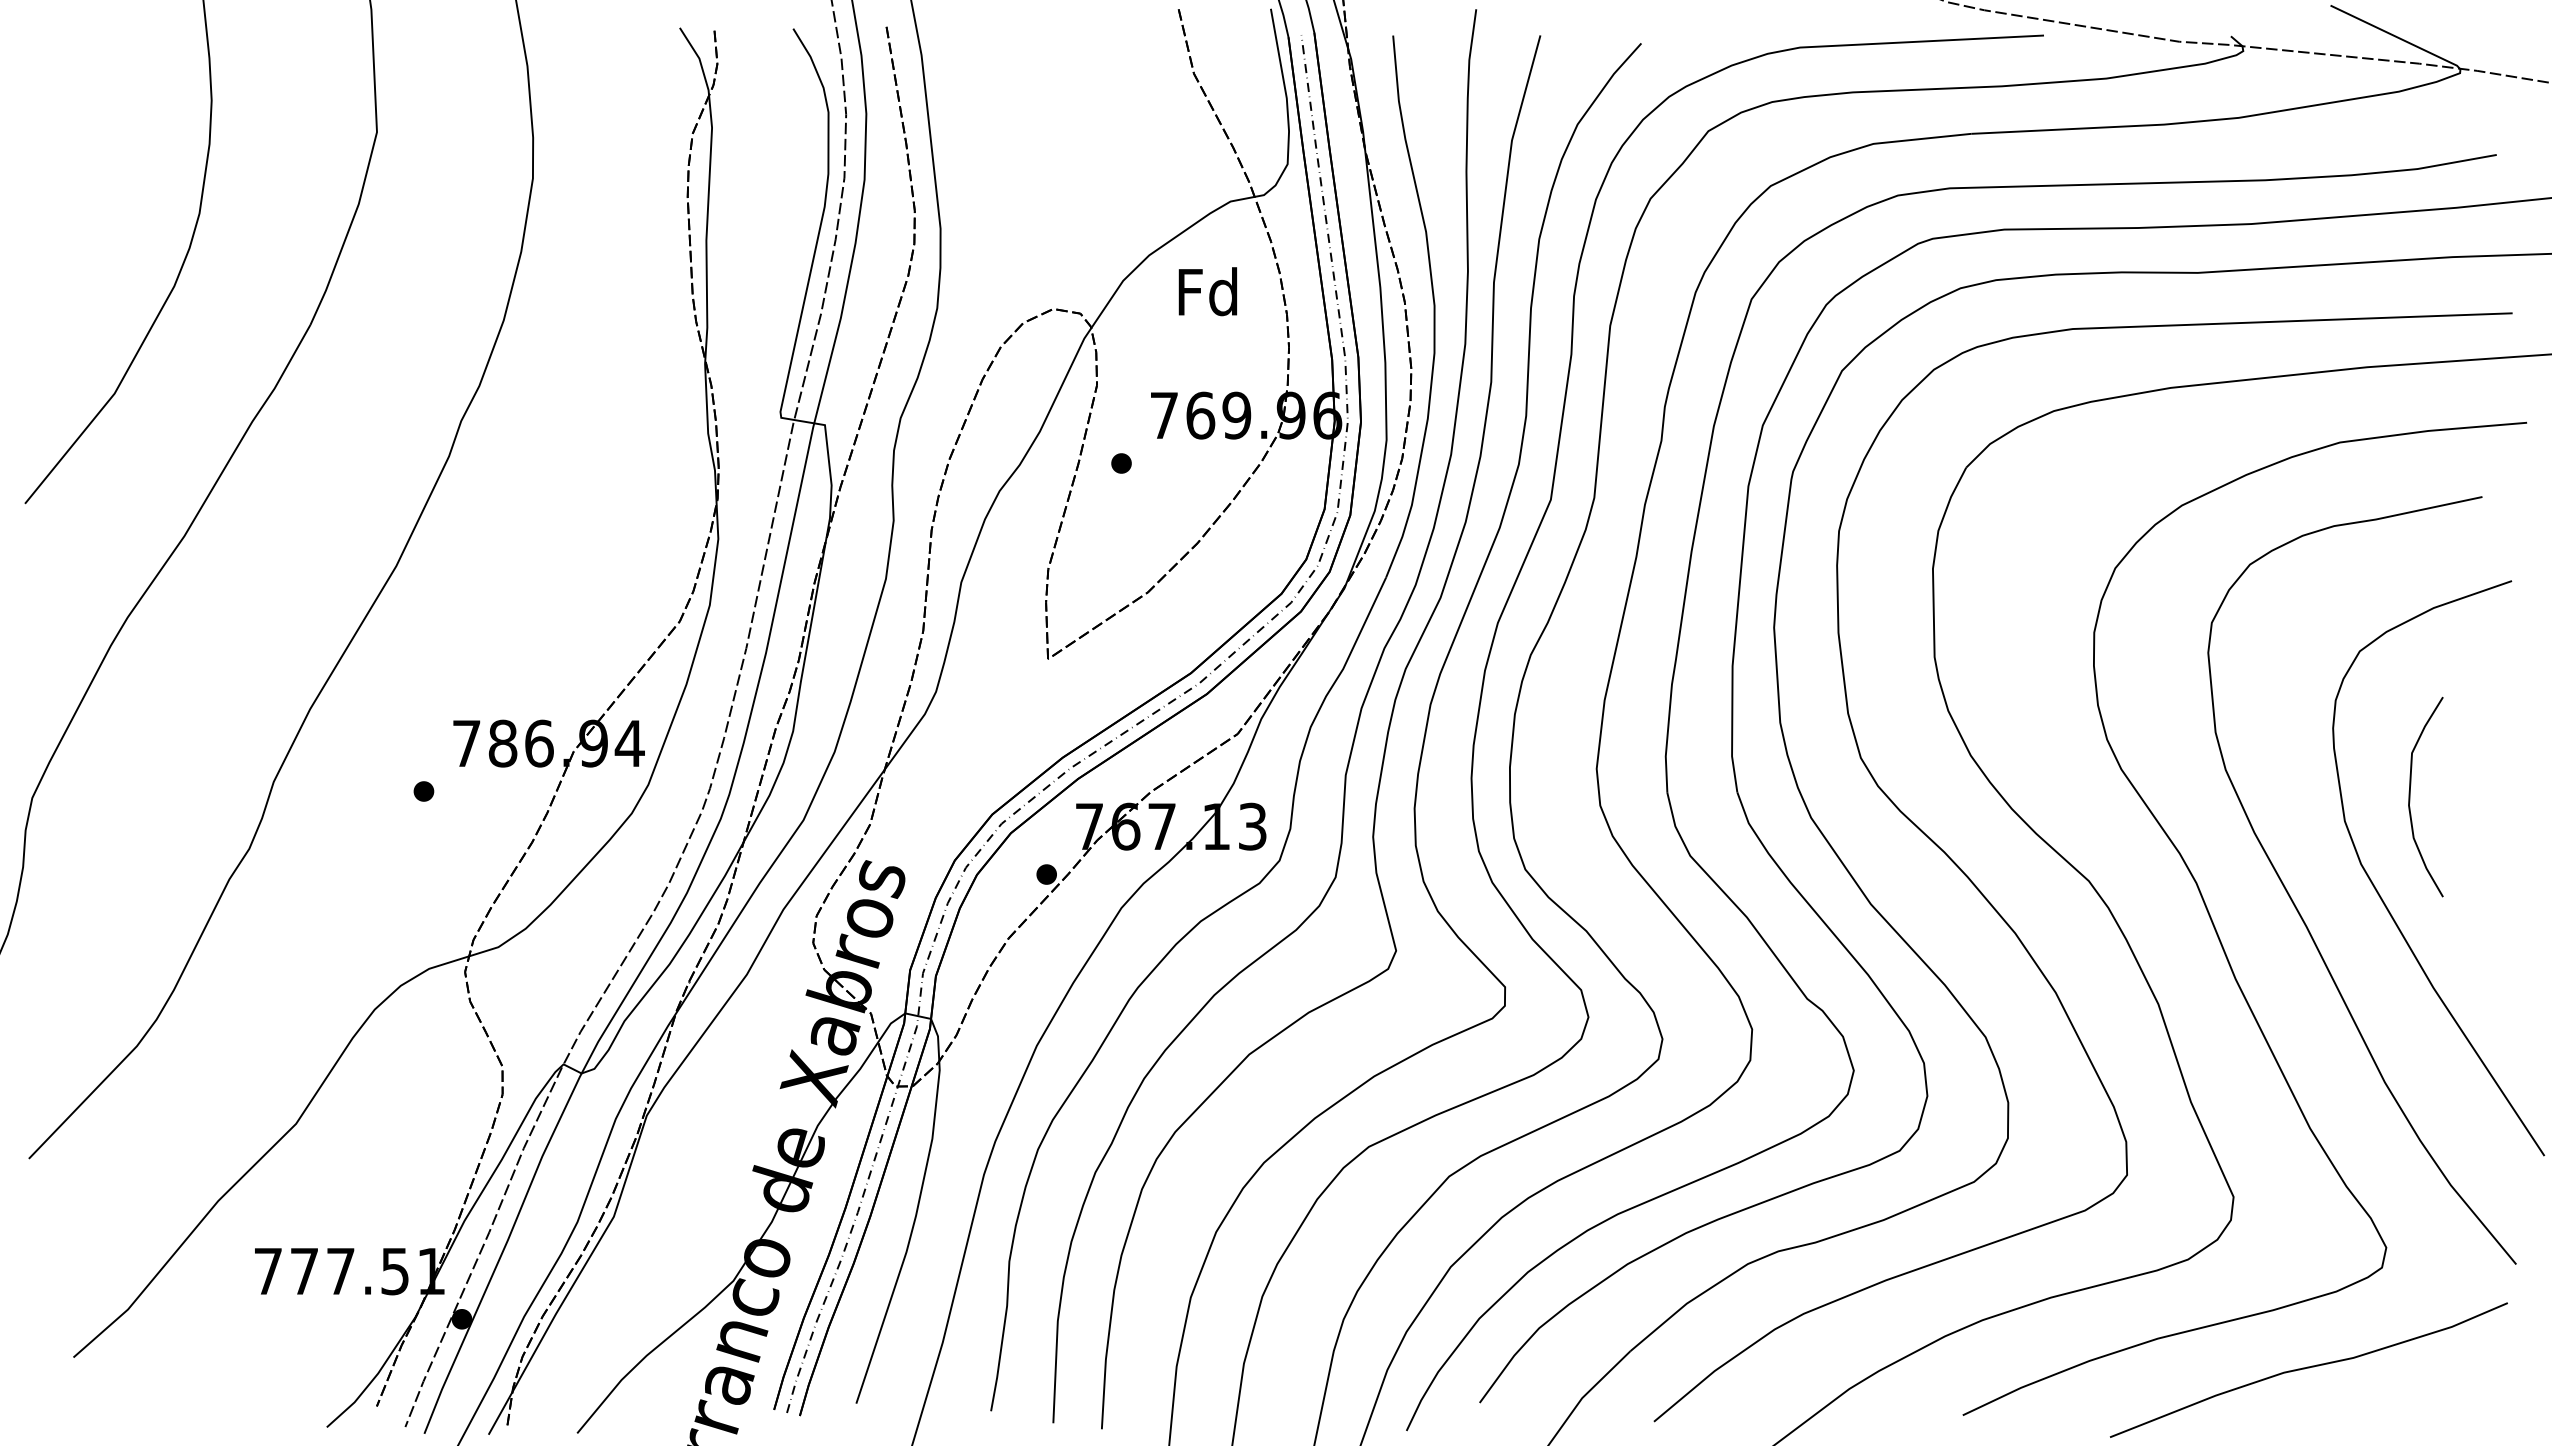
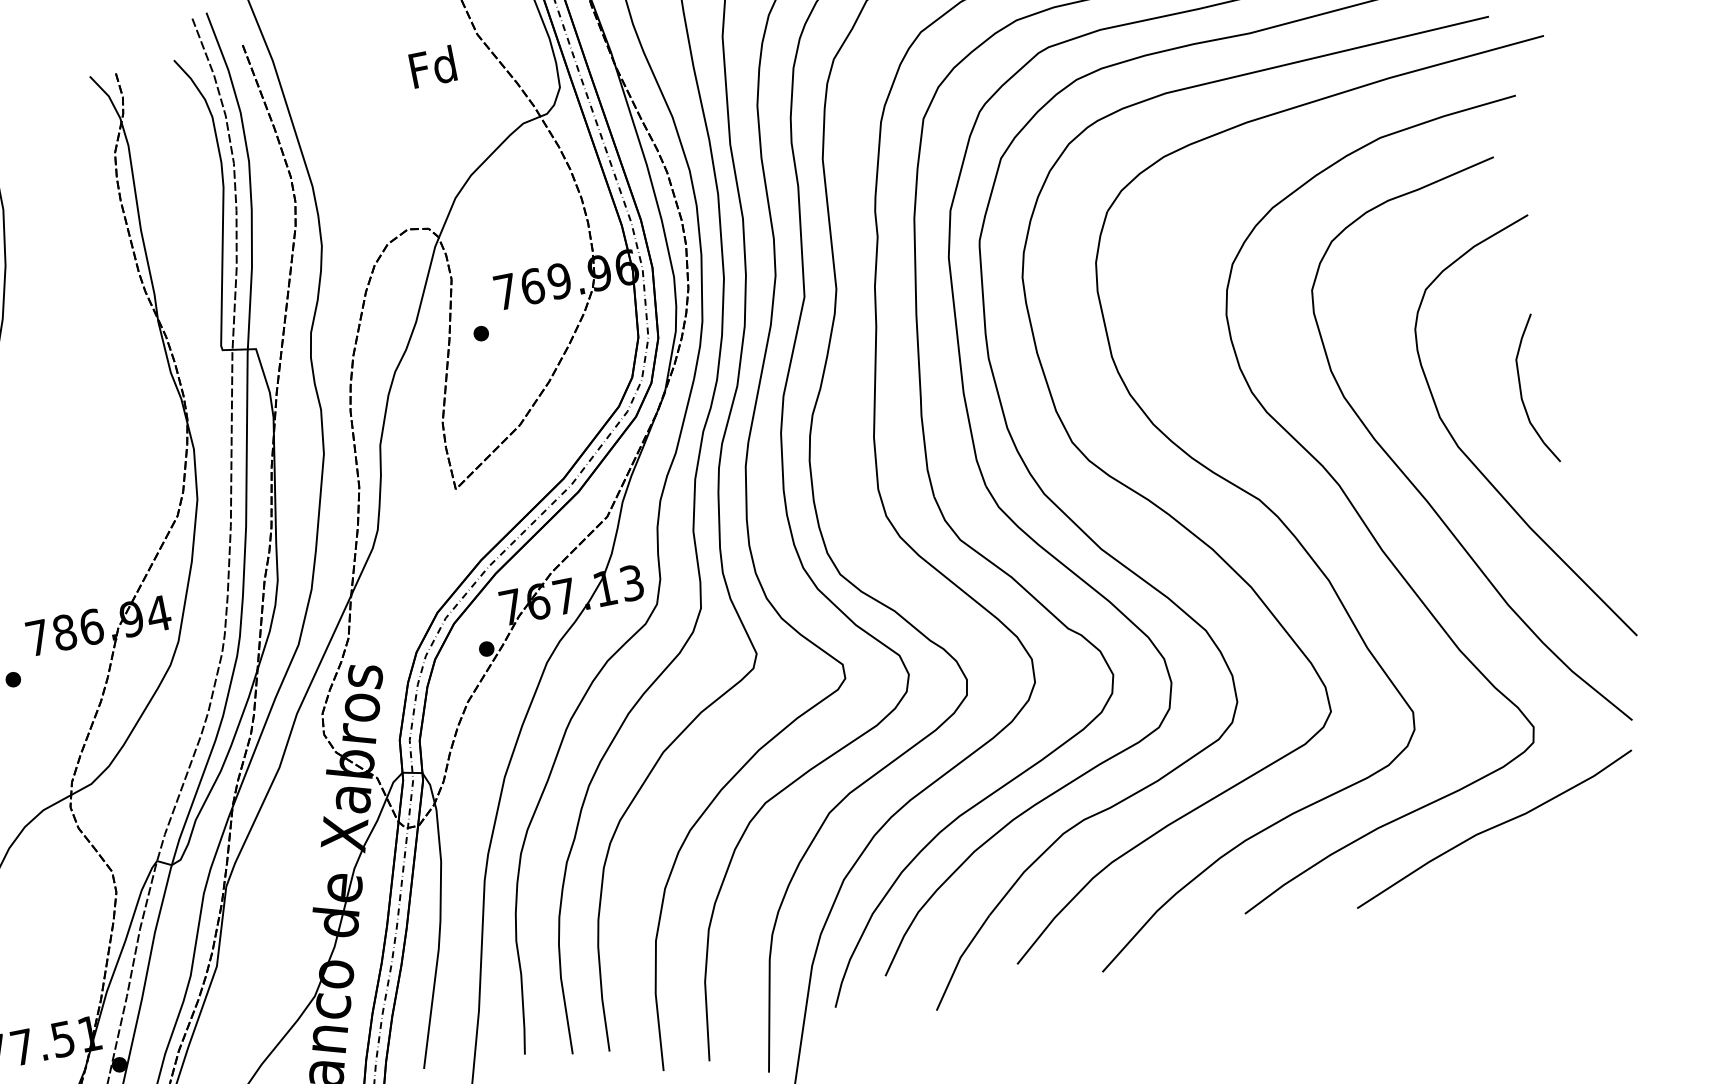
text: (1207, 291) -> (432, 66), moved
curve: (2410, 796) -> (1521, 392), moved

